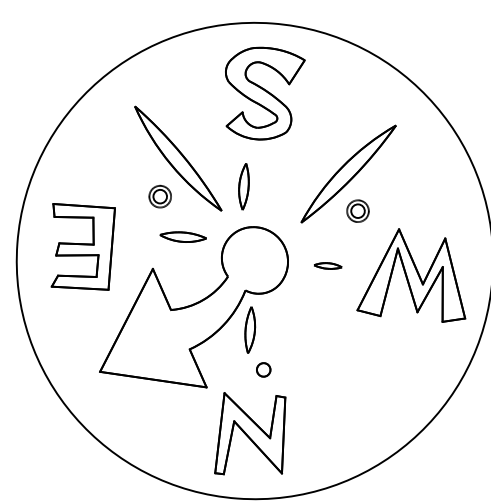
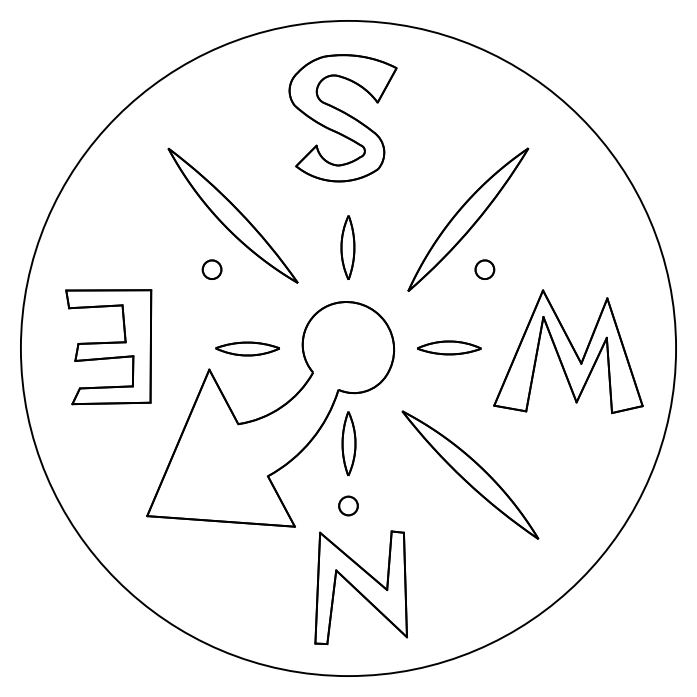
part: (243, 186) -> (347, 247), moved
circle: (159, 196) -> (211, 269), size x0.62
circle: (357, 210) -> (484, 269), size x0.62
part: (183, 236) -> (247, 348), moved
part: (328, 265) -> (449, 347), size x1.67
part: (336, 358) -> (470, 474), added
part: (263, 369) -> (348, 505), moved

